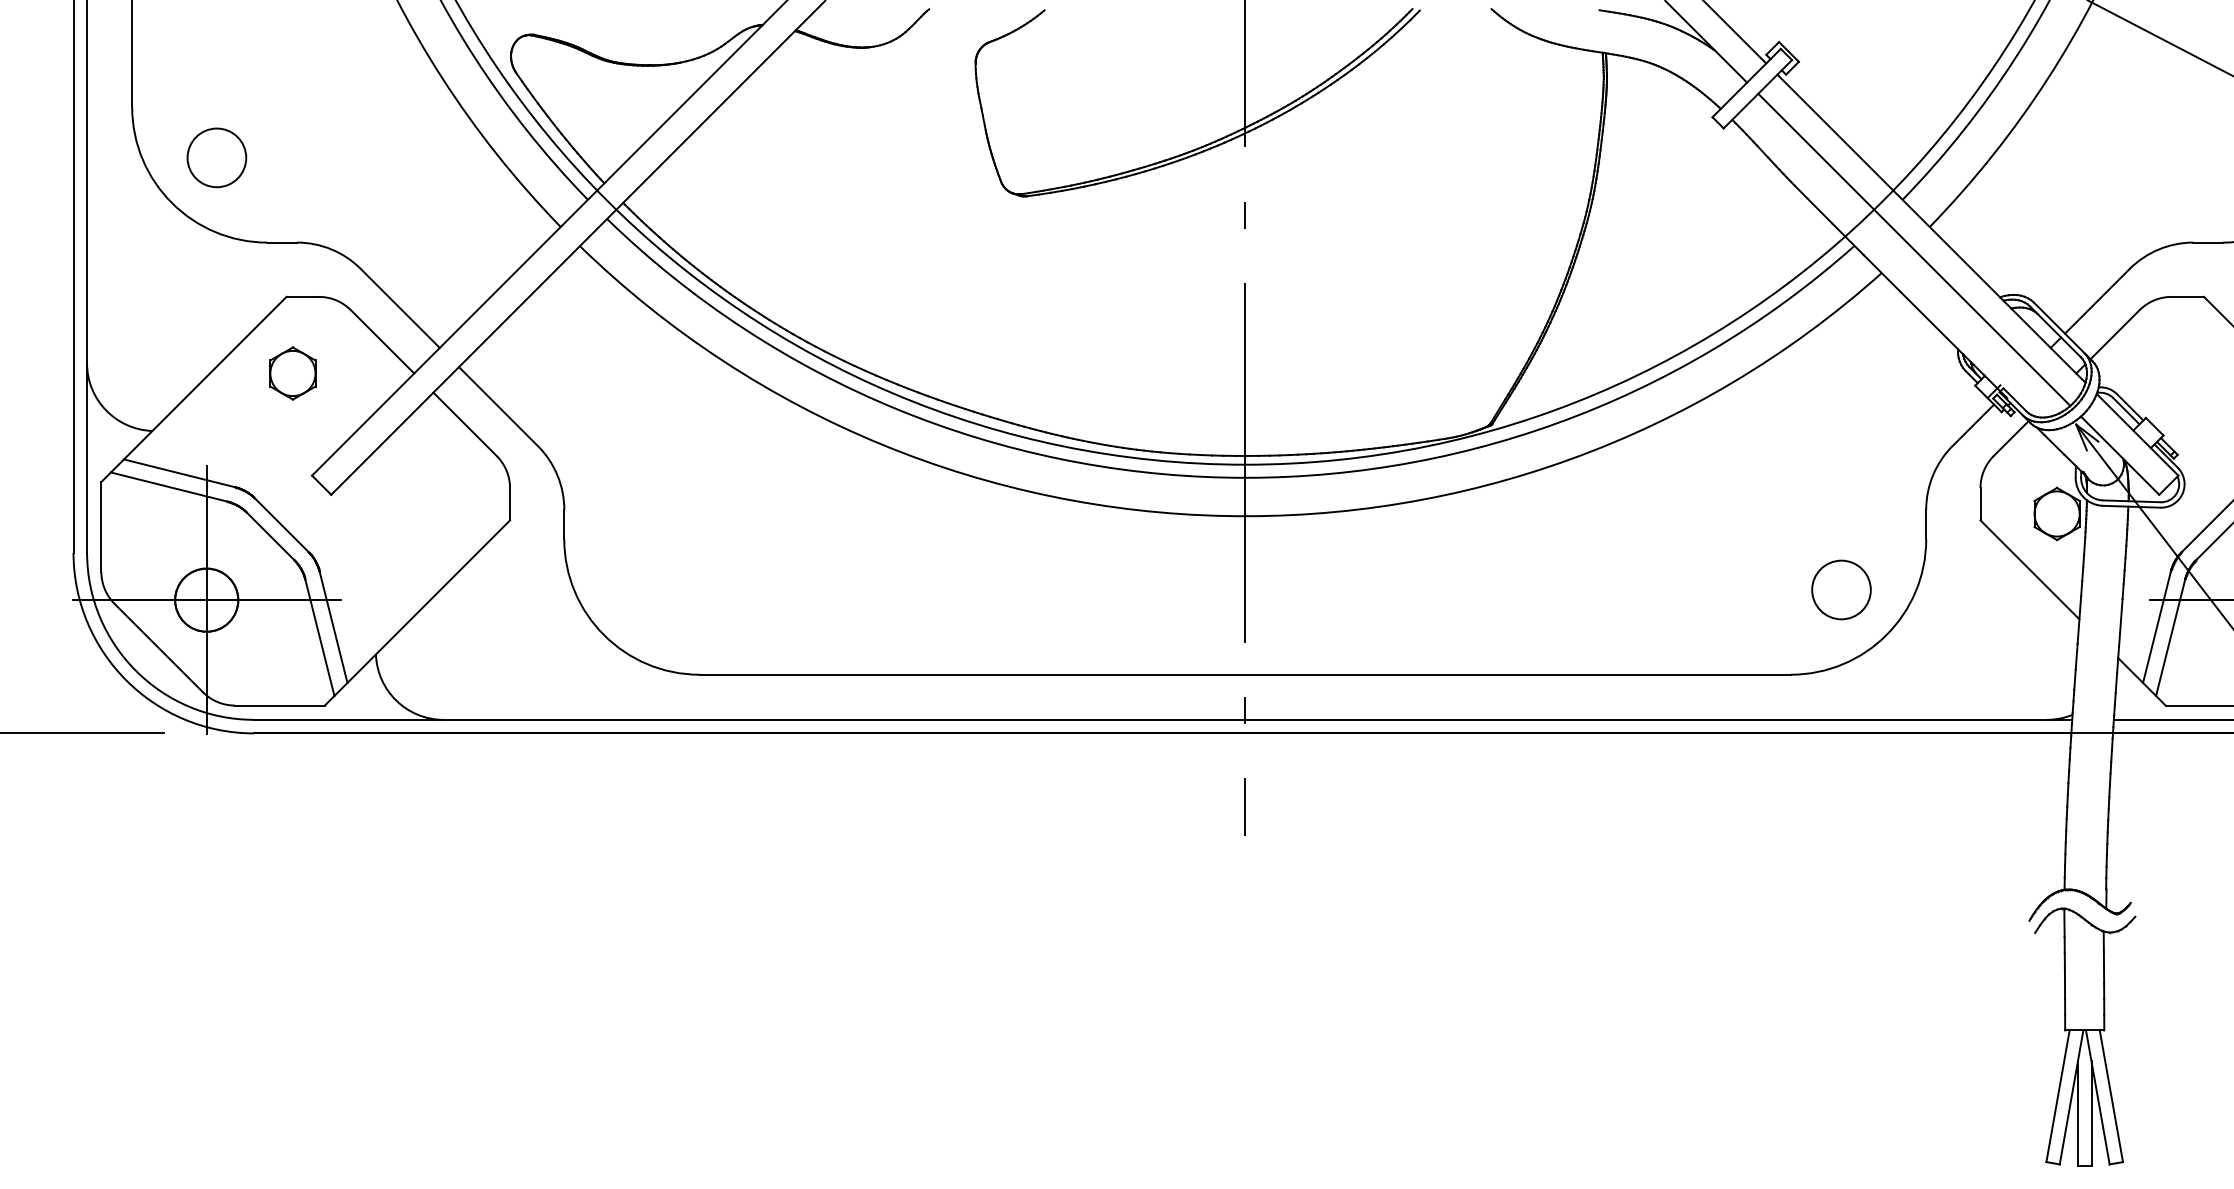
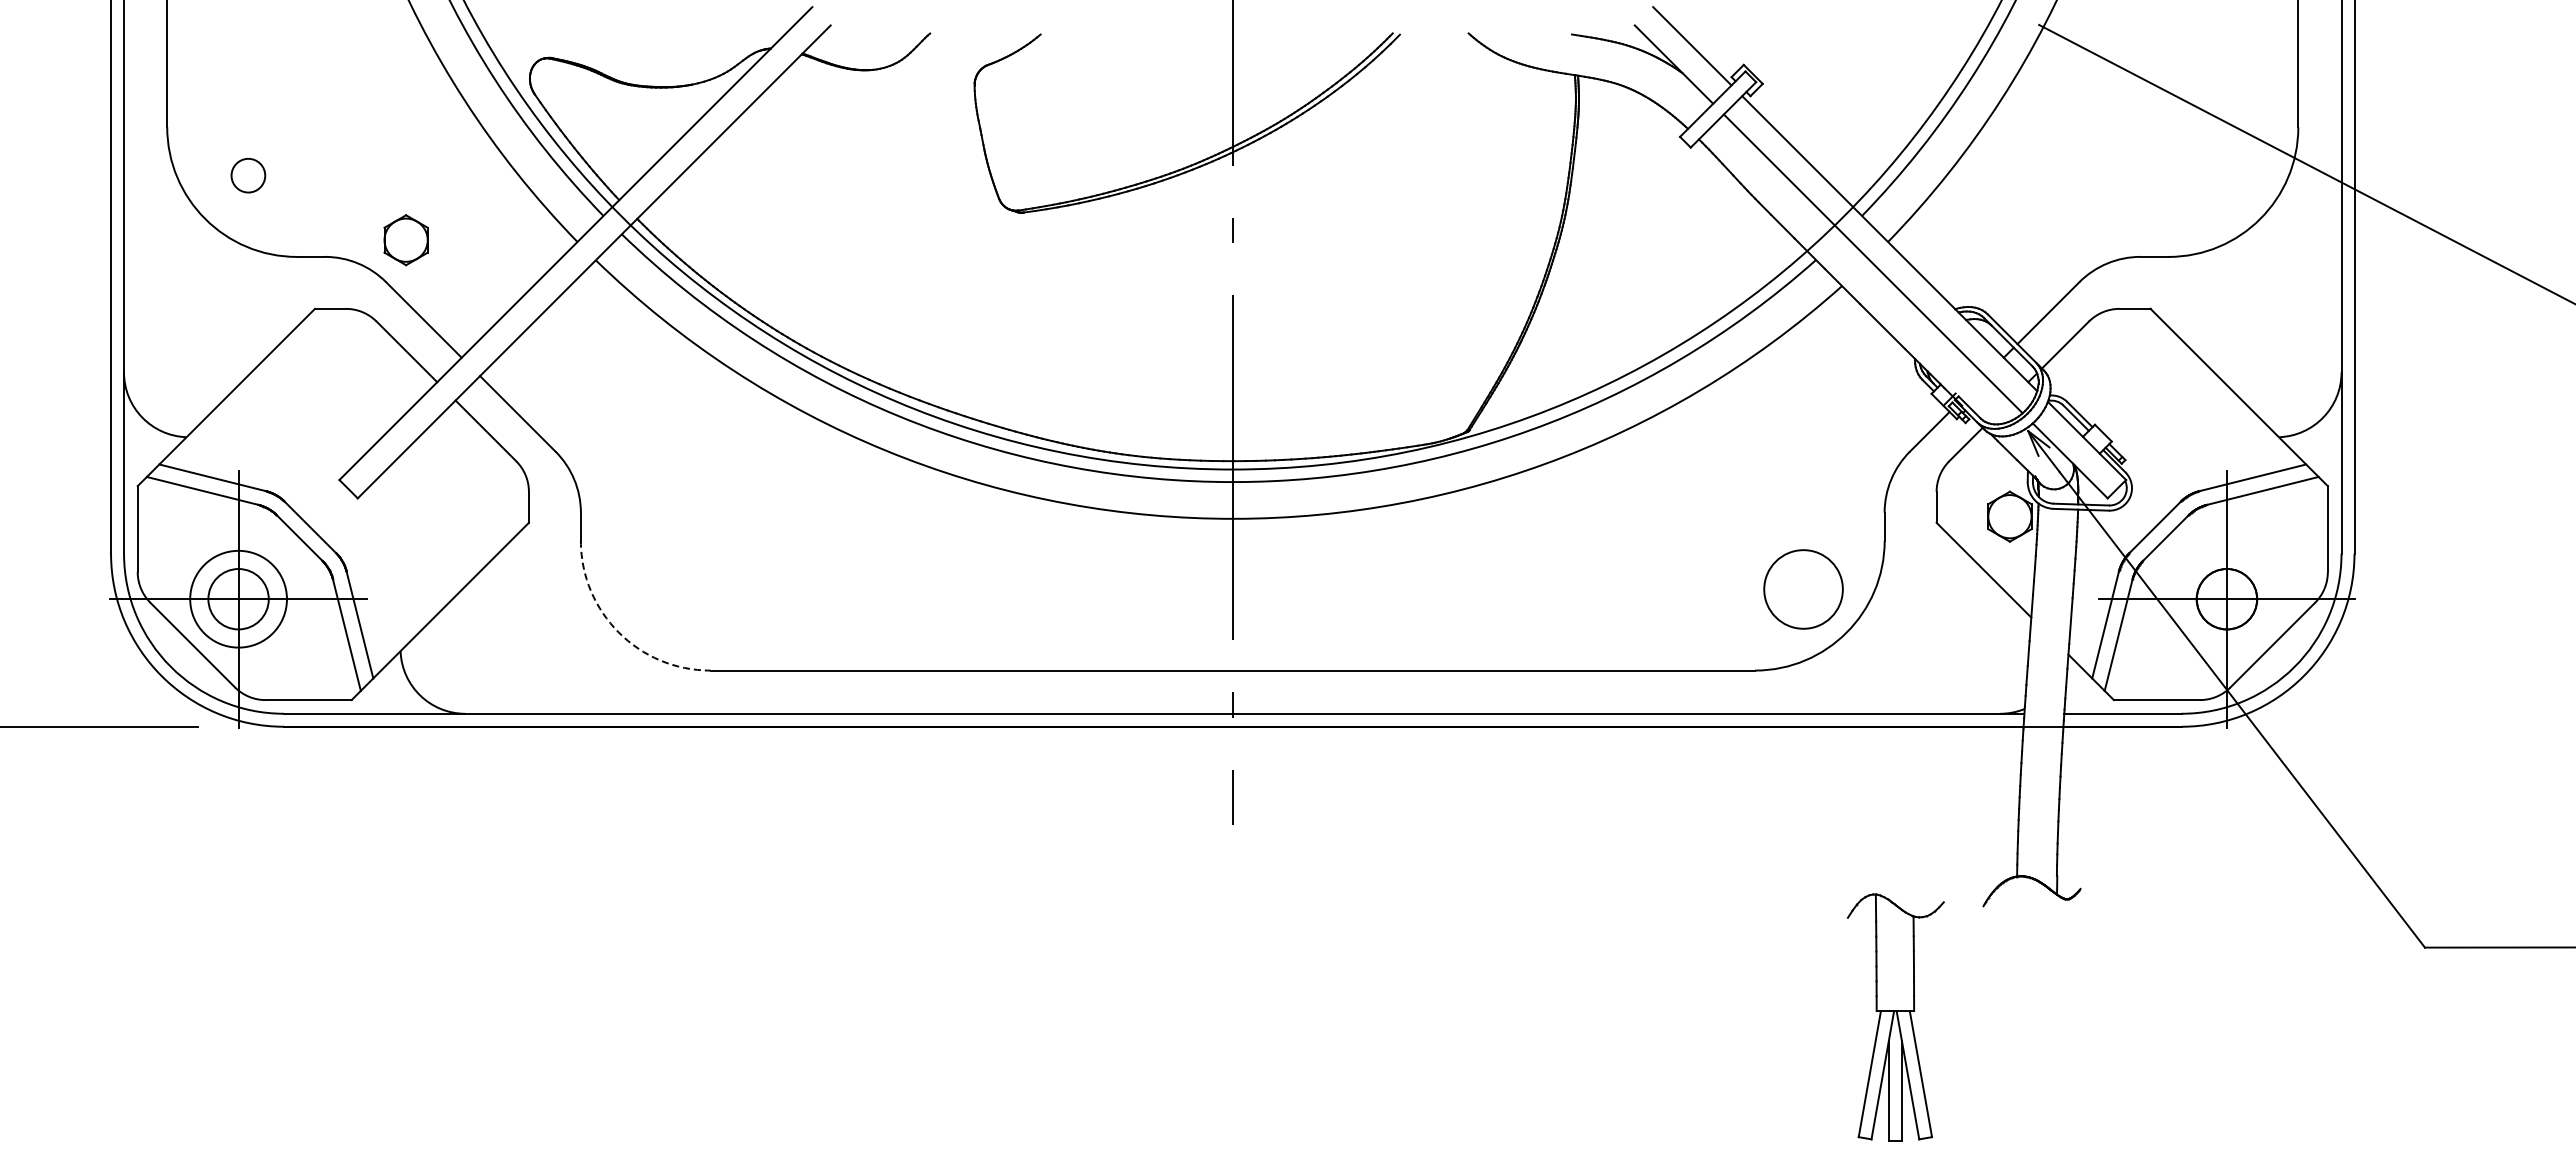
circle: (217, 157) -> (248, 175), size x0.6
part: (292, 373) -> (405, 240), moved
circle: (1841, 590) -> (1803, 589), size x1.4
circle: (206, 599) -> (238, 598), size x1.6
arc: (603, 634) -> (618, 632), solid -> dashed
part: (2084, 1037) -> (1895, 1017), moved

